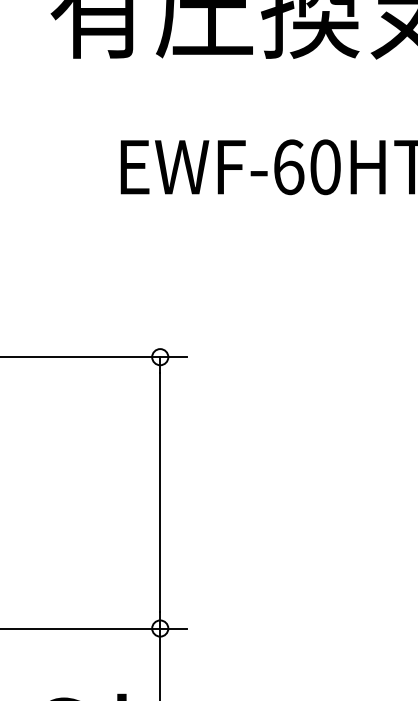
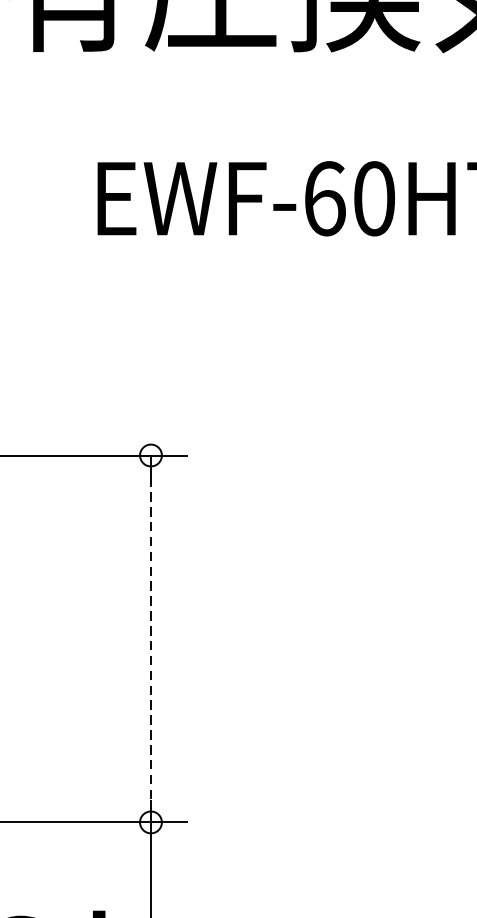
line: (160, 492) -> (151, 638), solid -> dashed

